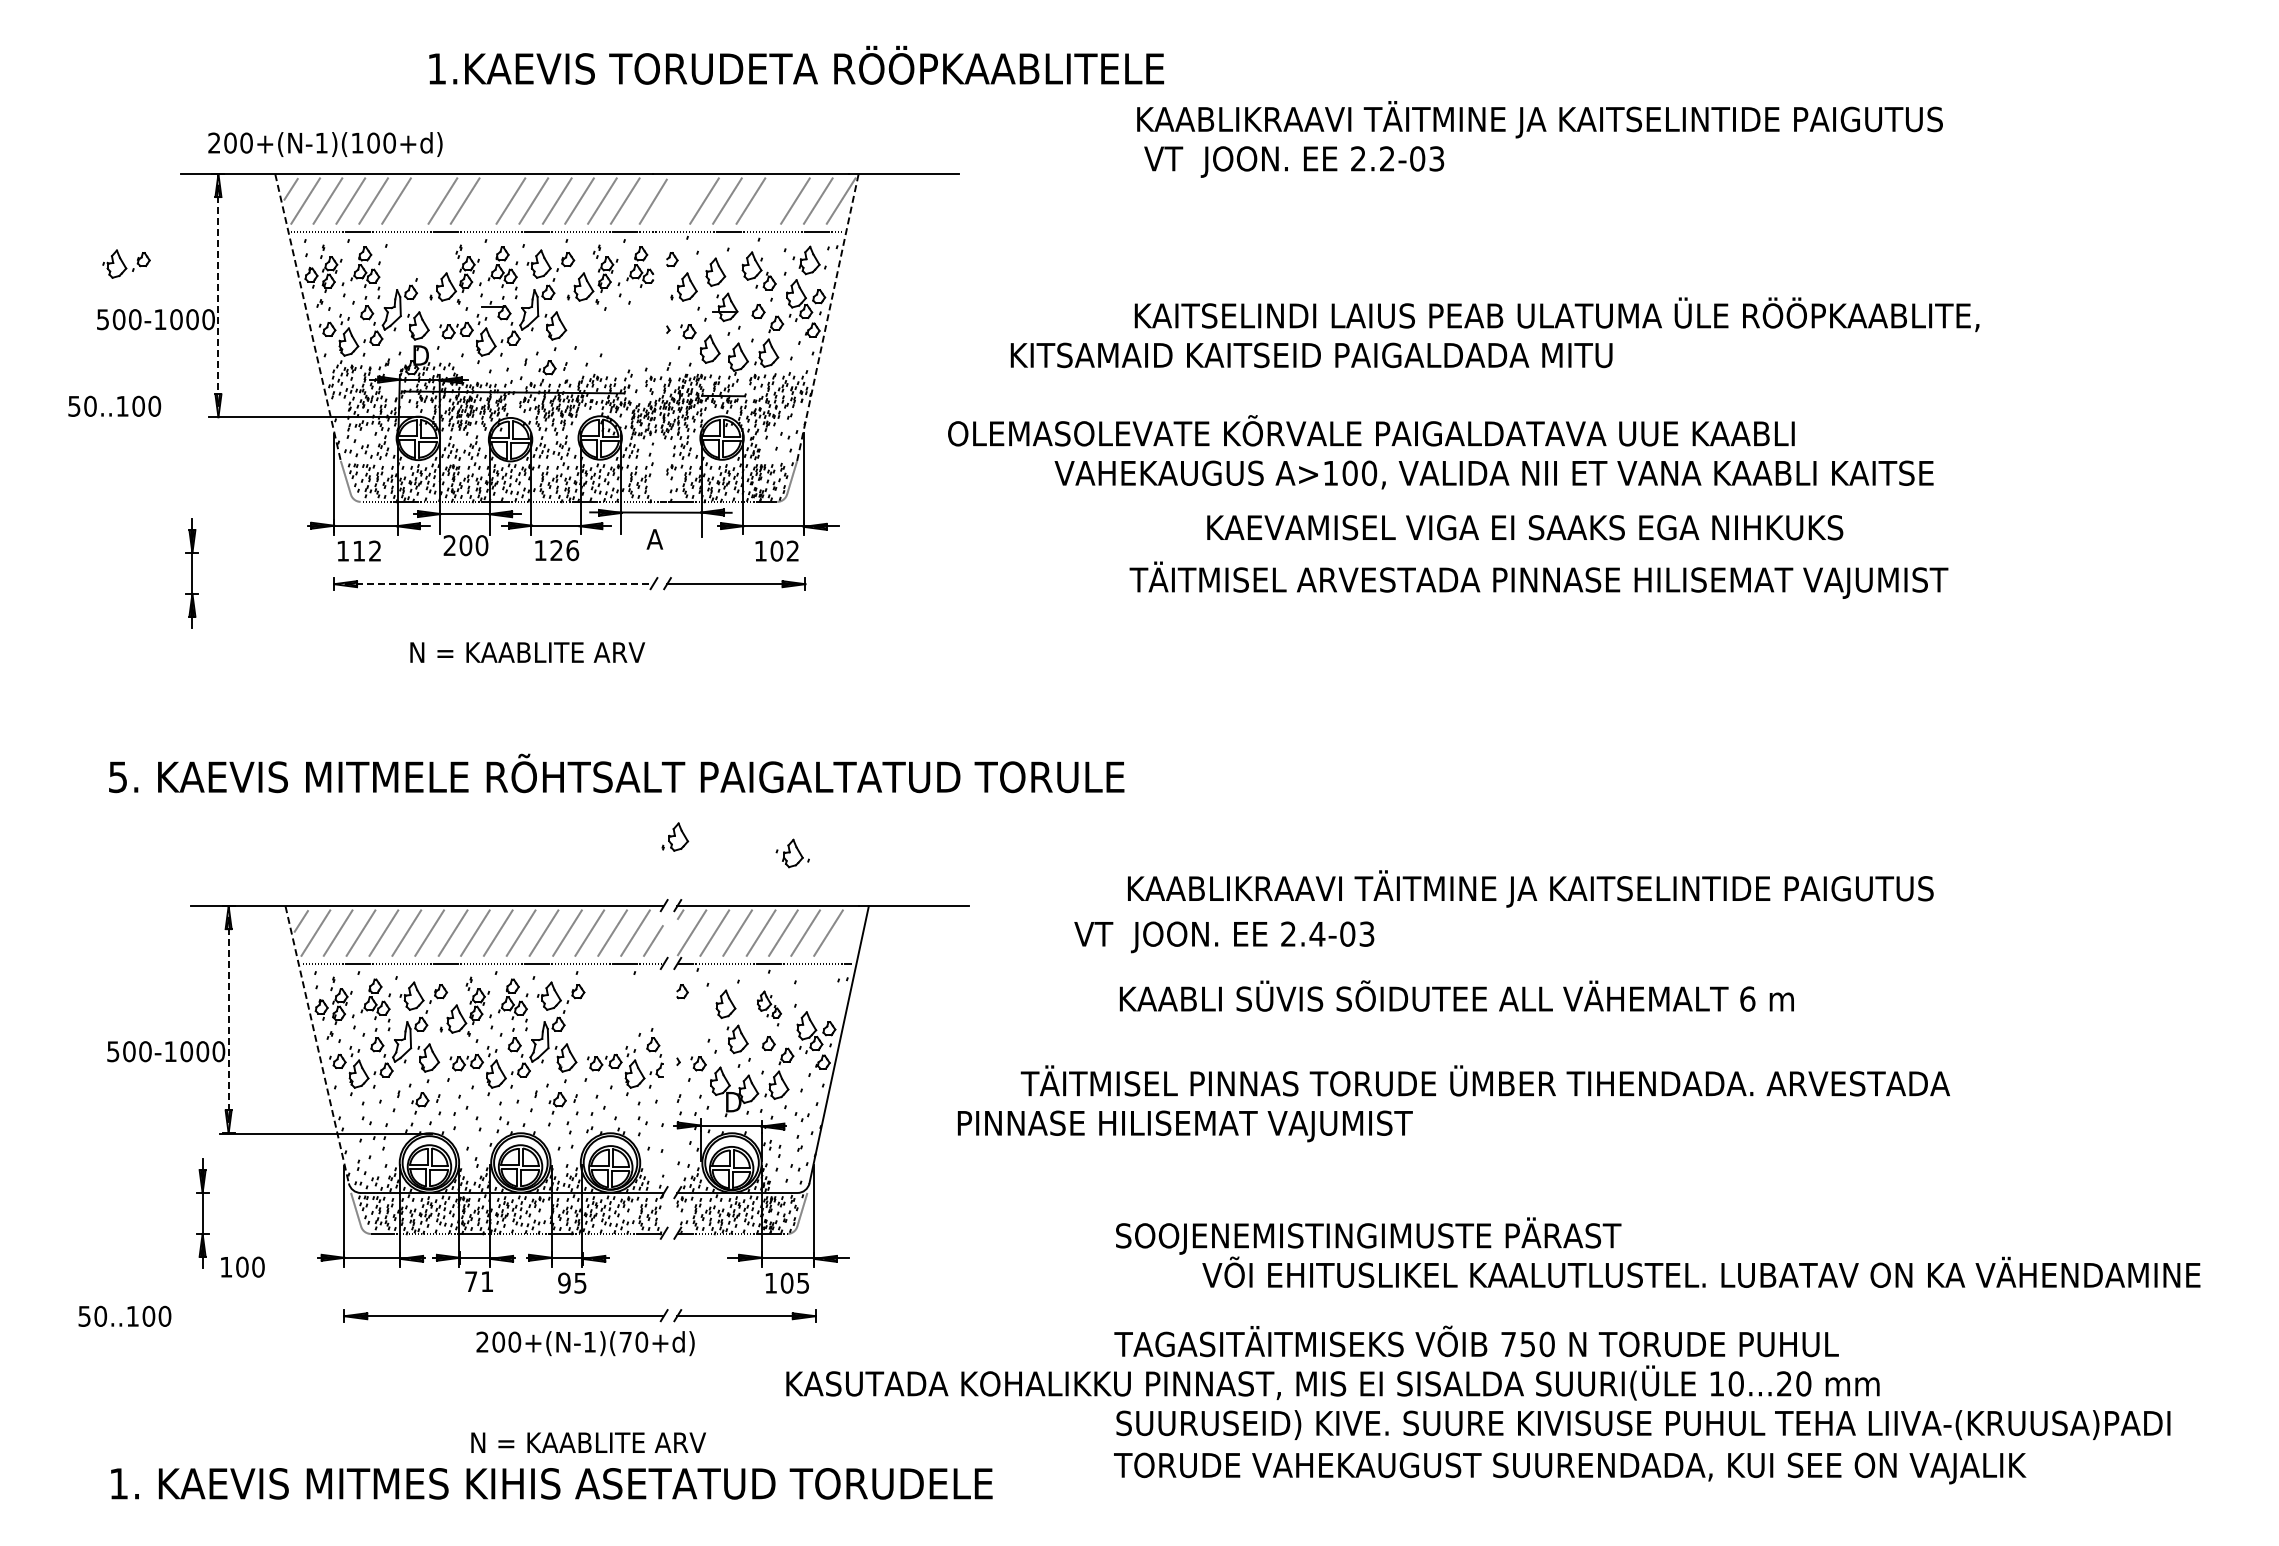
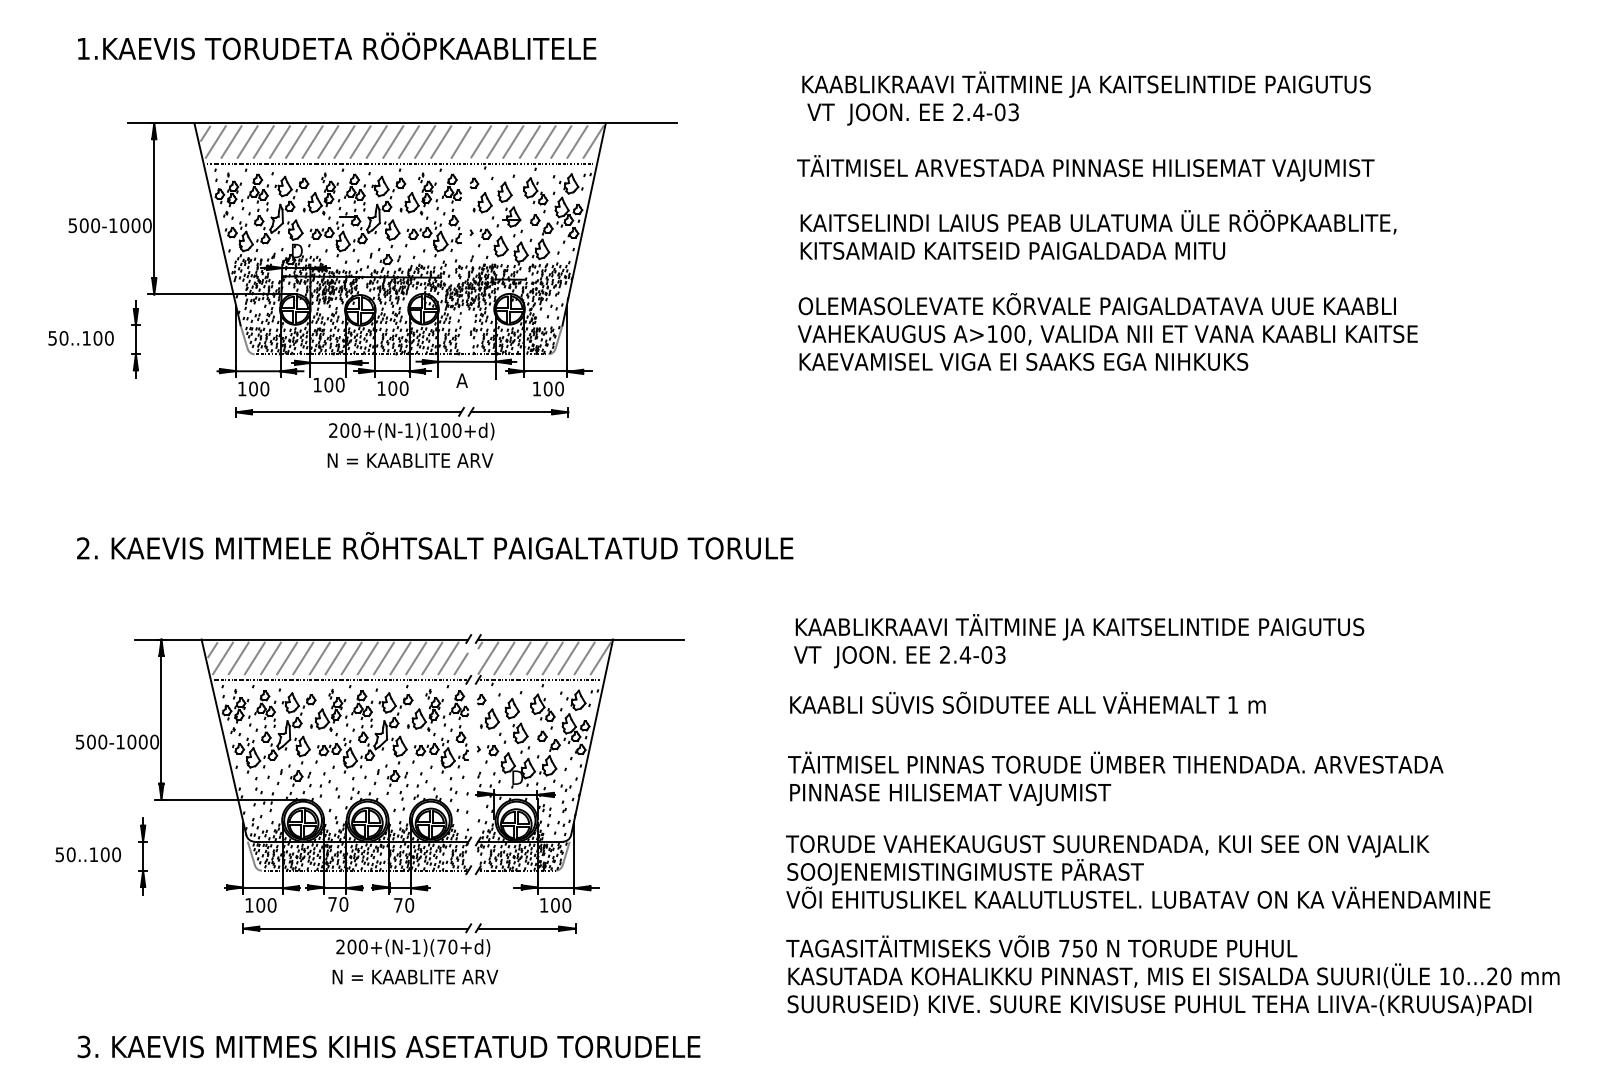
text: (796, 64) -> (337, 45), moved
text: (325, 144) -> (411, 431), moved
text: (1387, 158) -> (978, 112), 2.2-03 -> 2.4-03
line: (419, 200) -> (296, 141), added
line: (487, 200) -> (344, 141), added
line: (681, 200) -> (480, 141), added
line: (773, 200) -> (545, 141), added
part: (126, 263) -> (291, 186), moved
line: (218, 284) -> (154, 200), dashed -> solid
line: (827, 317) -> (583, 224), dashed -> solid
line: (308, 318) -> (217, 224), dashed -> solid
part: (614, 329) -> (433, 232), added
text: (1311, 355) -> (1012, 250), moved
text: (114, 405) -> (80, 337), moved
text: (1371, 430) -> (1097, 303), moved
text: (1493, 474) -> (1107, 334), moved
text: (1525, 527) -> (1024, 361), moved
text: (449, 545) -> (317, 385), 200 -> 100
text: (366, 550) -> (258, 388), 112 -> 100
text: (564, 550) -> (398, 388), 126 -> 100
text: (792, 550) -> (559, 388), 102 -> 100
part: (191, 573) -> (135, 339), moved
text: (1538, 579) -> (1085, 167), moved
line: (494, 584) -> (349, 412), dashed -> solid
text: (527, 652) -> (410, 460), moved
text: (117, 777) -> (83, 548), 5. -> 2.
part: (675, 836) -> (490, 718), moved
part: (792, 853) -> (578, 700), moved
line: (851, 932) -> (600, 658), added
text: (1224, 937) -> (899, 657), moved
text: (1747, 998) -> (1232, 704), 6 -> 1
line: (228, 1008) -> (161, 711), dashed -> solid
part: (769, 1008) -> (543, 711), size x1.43
part: (620, 1009) -> (437, 712), added
line: (317, 1045) -> (224, 737), dashed -> solid
text: (1484, 1080) -> (1115, 762), moved
text: (1185, 1126) -> (950, 794), moved
text: (242, 1266) -> (260, 904), moved
text: (1701, 1271) -> (1138, 897), moved
text: (487, 1281) -> (344, 904), 71 -> 70
text: (572, 1282) -> (404, 904), 95 -> 70
text: (803, 1282) -> (566, 904), 105 -> 100
text: (124, 1315) -> (88, 854), moved
text: (1332, 1382) -> (1173, 975), moved
text: (588, 1442) -> (415, 976), moved
text: (1570, 1468) -> (1108, 846), moved
text: (118, 1483) -> (83, 1046), 1. -> 3.

